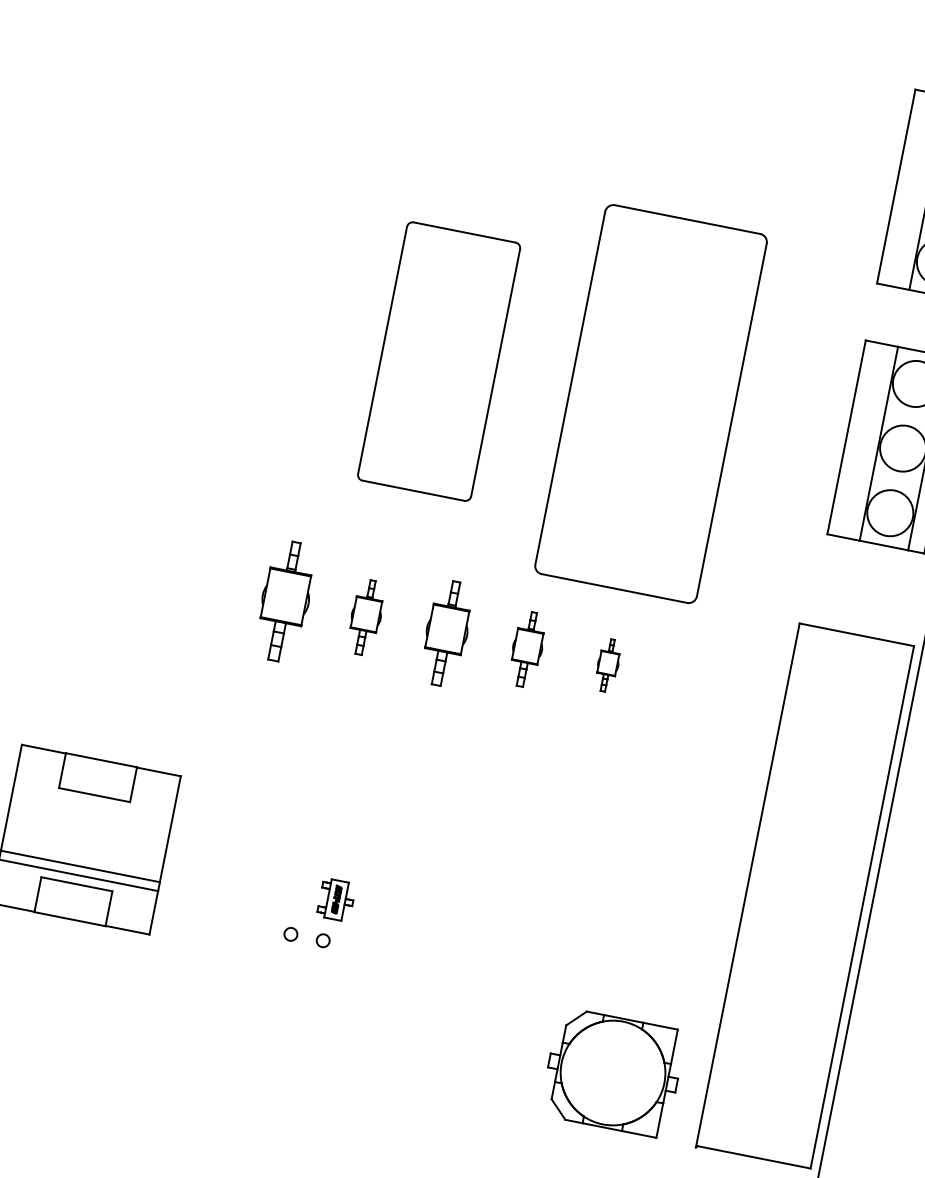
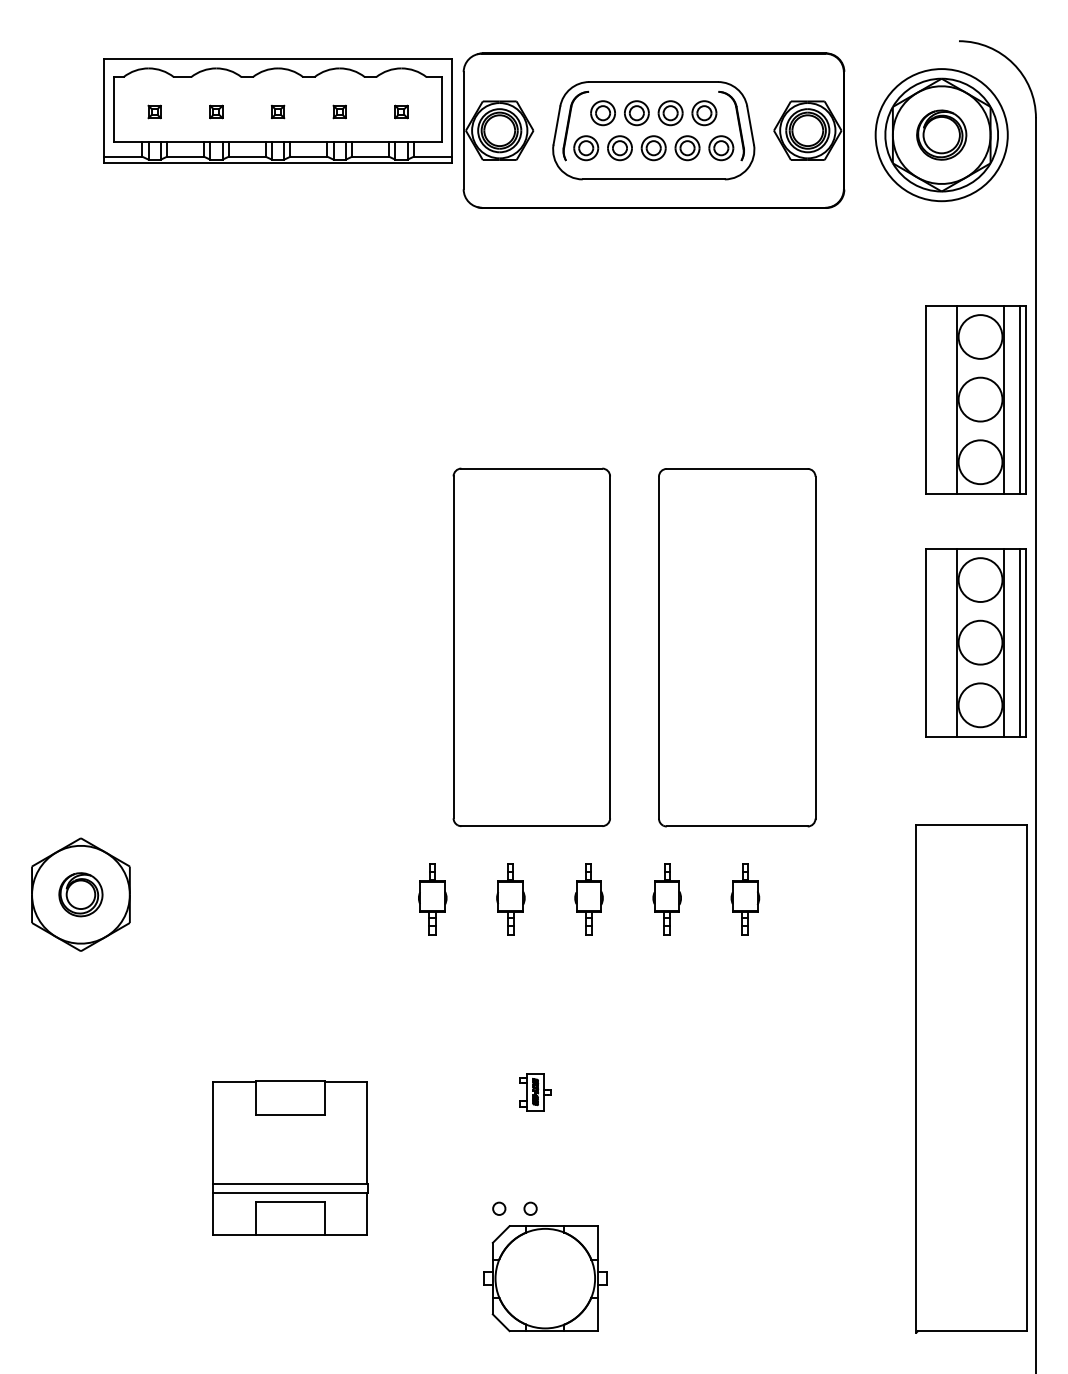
part: (439, 360) -> (531, 646), size x1.43
part: (285, 601) -> (432, 899), size x0.62
part: (446, 633) -> (588, 899), size x0.71
part: (608, 665) -> (745, 899), size x1.43
part: (336, 900) -> (535, 1092), moved
part: (613, 1072) -> (545, 1278), moved

